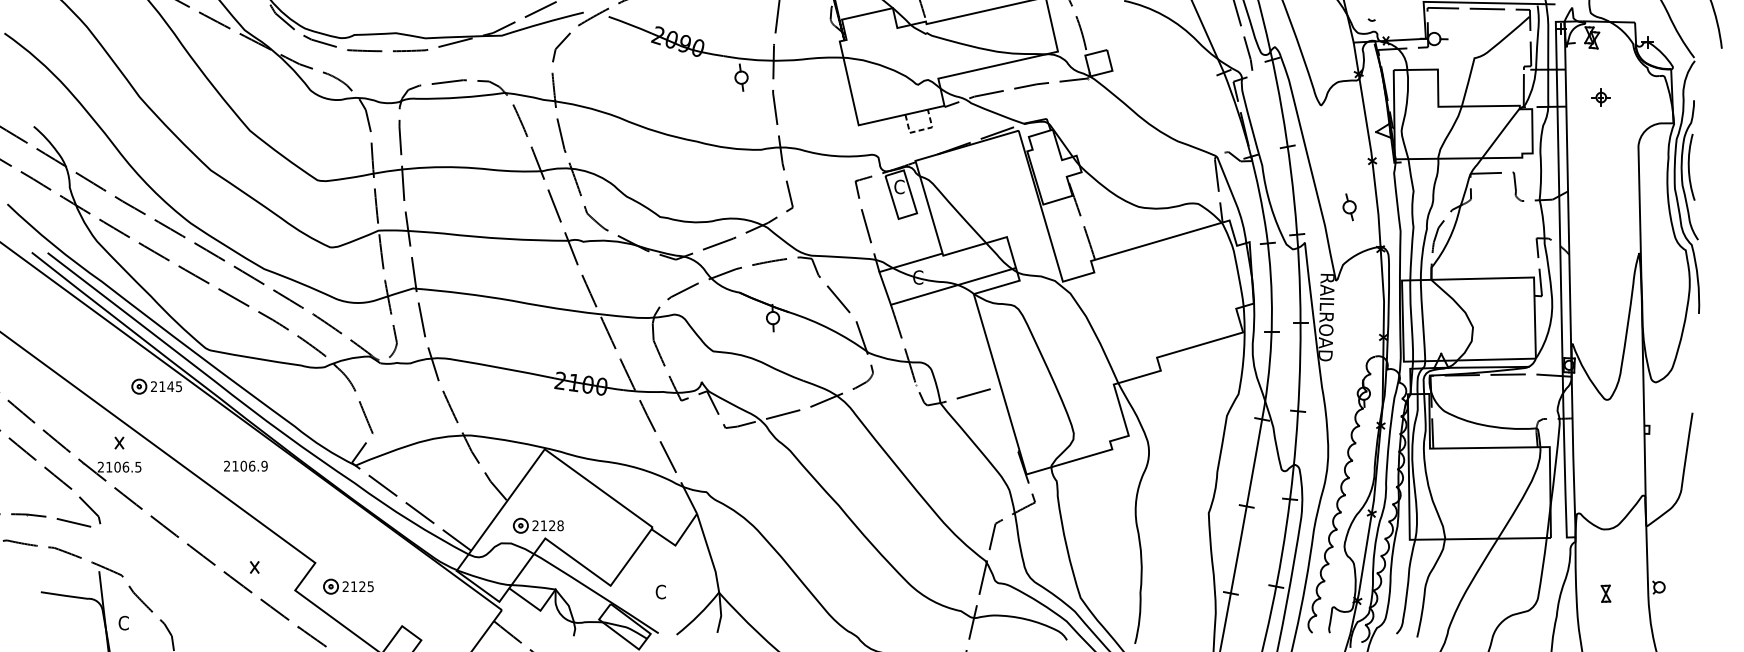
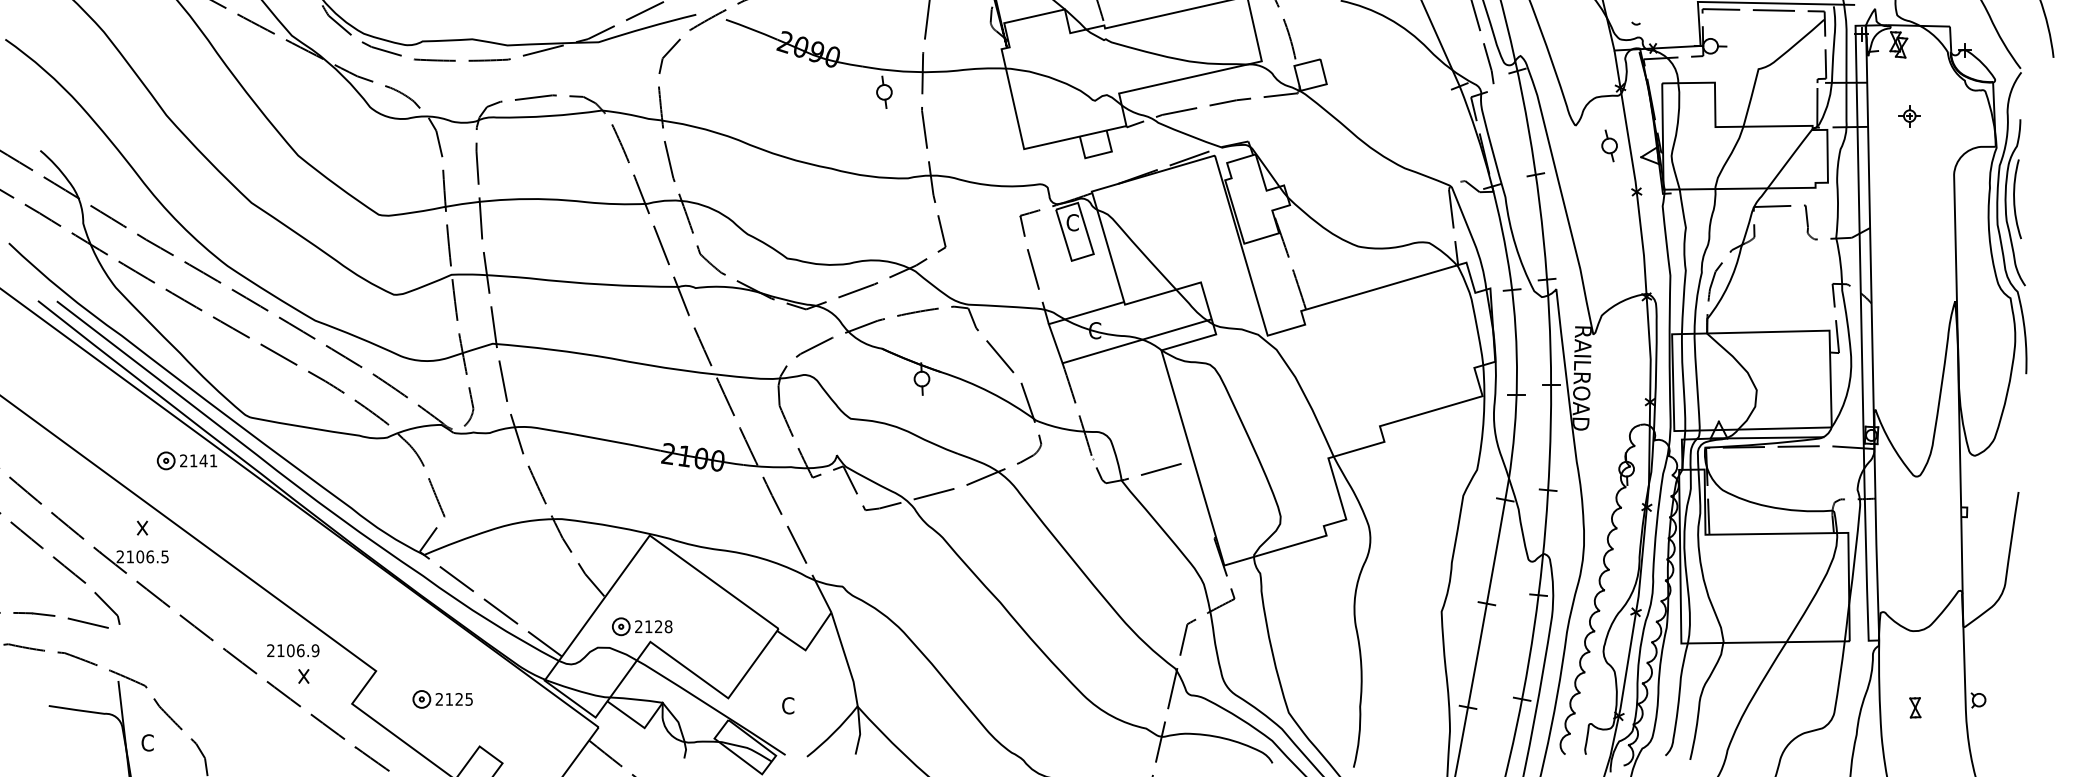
line: (921, 129) -> (1098, 154), dashed -> solid
part: (1349, 206) -> (1609, 145), moved
text: (178, 386) -> (213, 460), 2145 -> 2141
text: (246, 466) -> (293, 650), moved
part: (348, 586) -> (442, 699), moved

